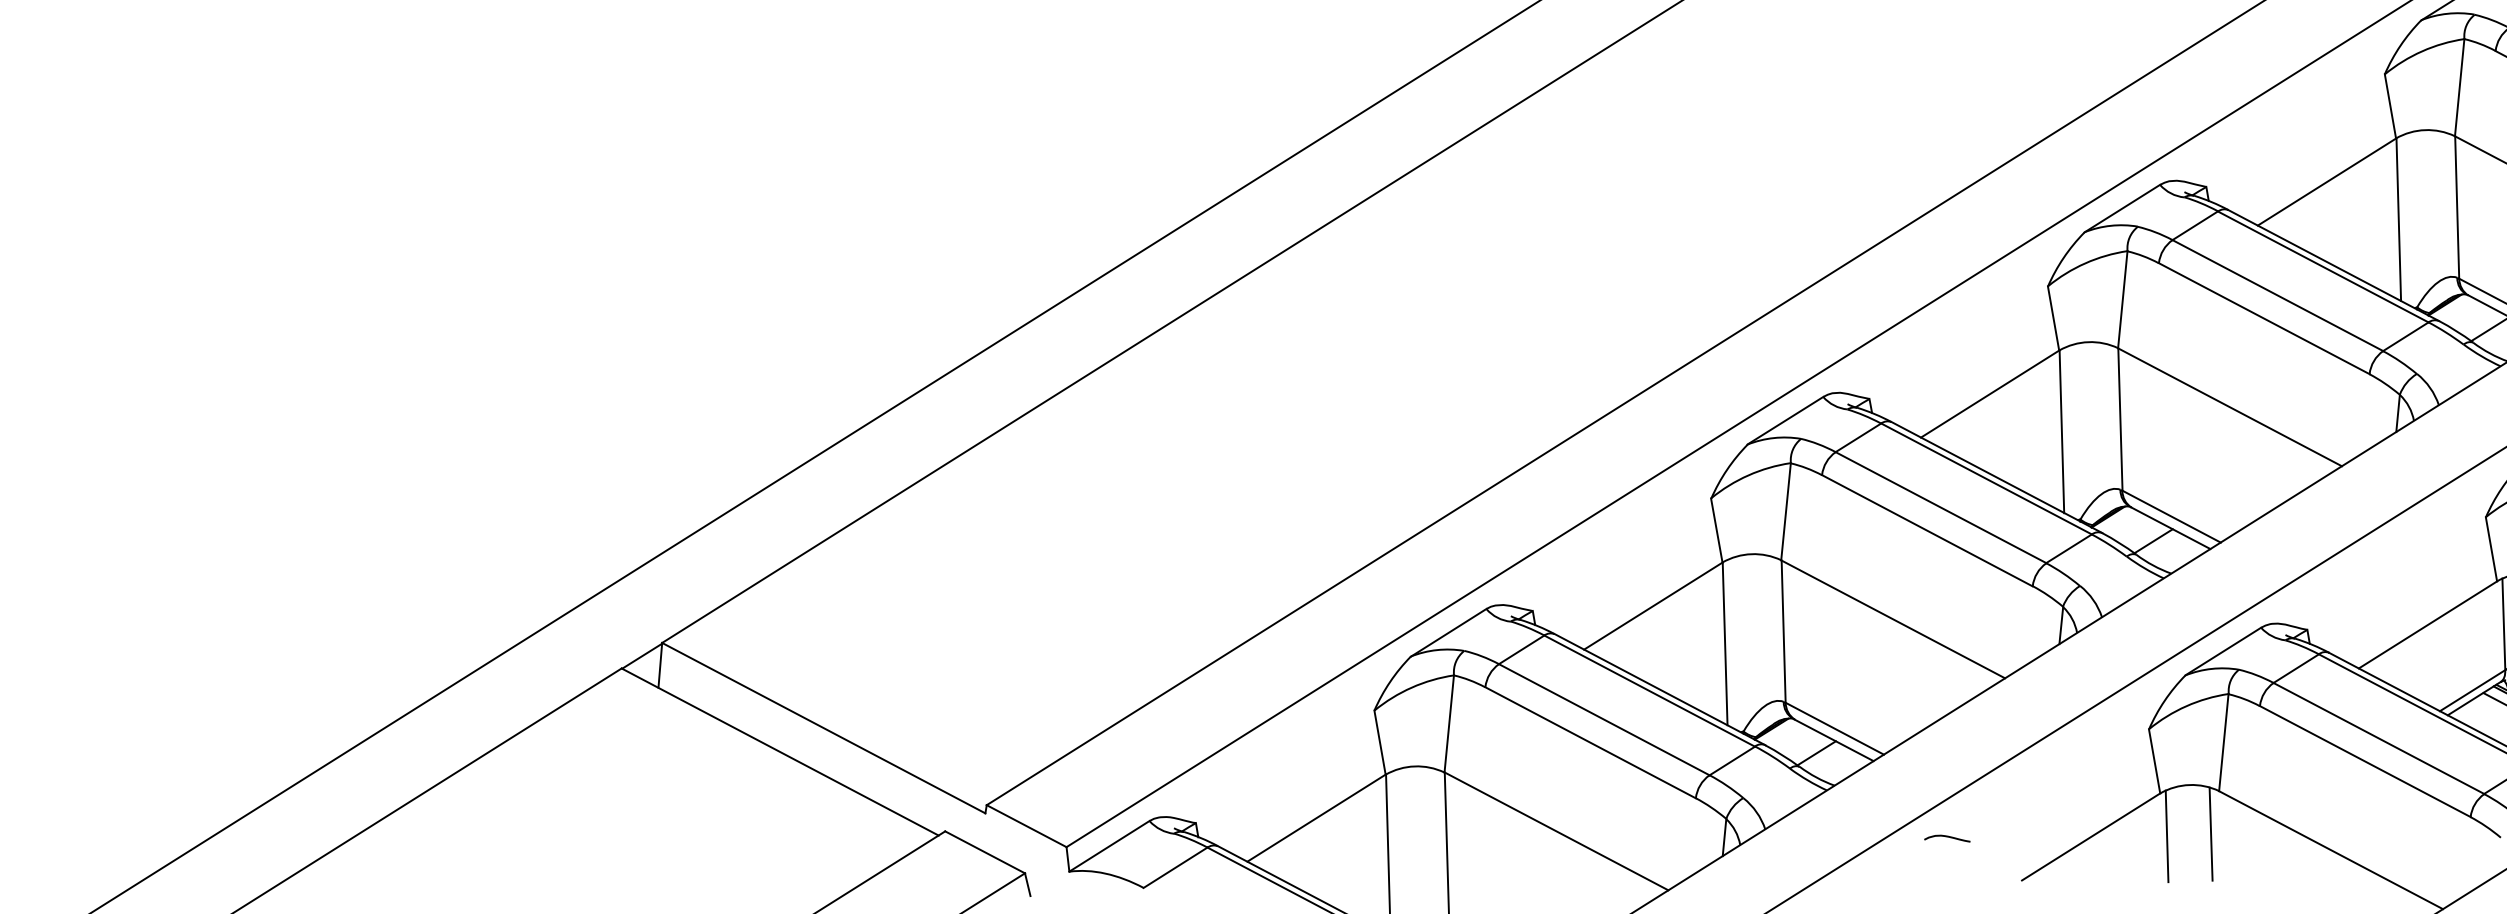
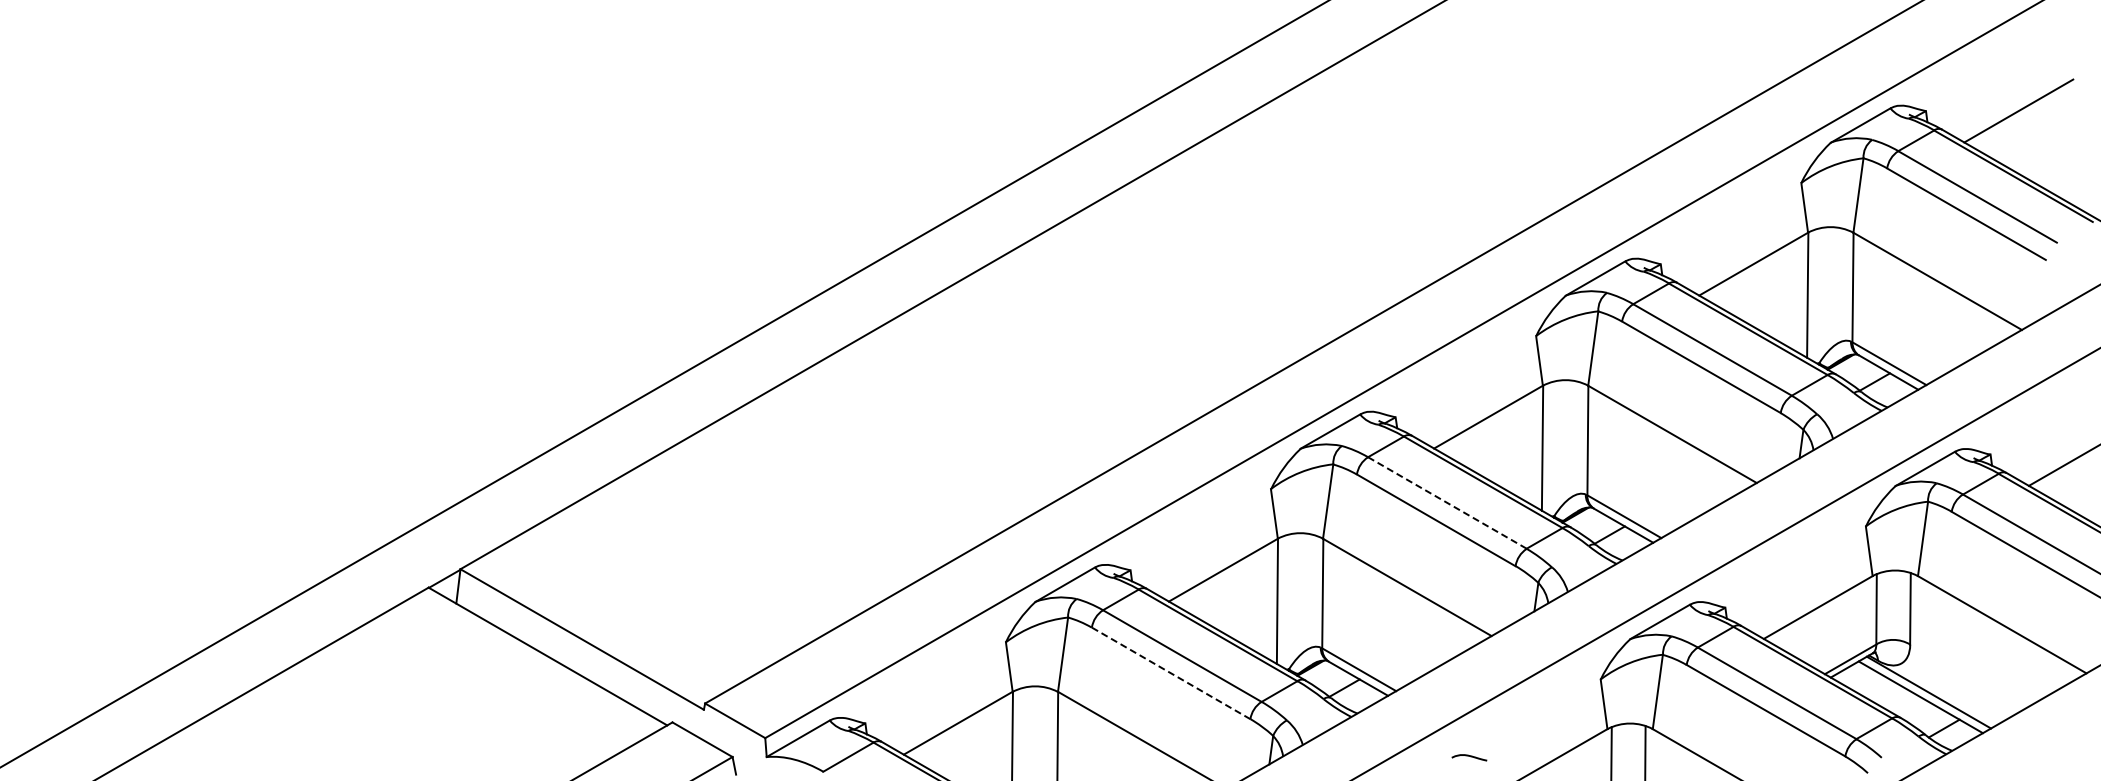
line: (1941, 506) -> (1447, 502), solid -> dashed
line: (1591, 742) -> (1171, 673), solid -> dashed
curve: (1947, 837) -> (1469, 756), moved

